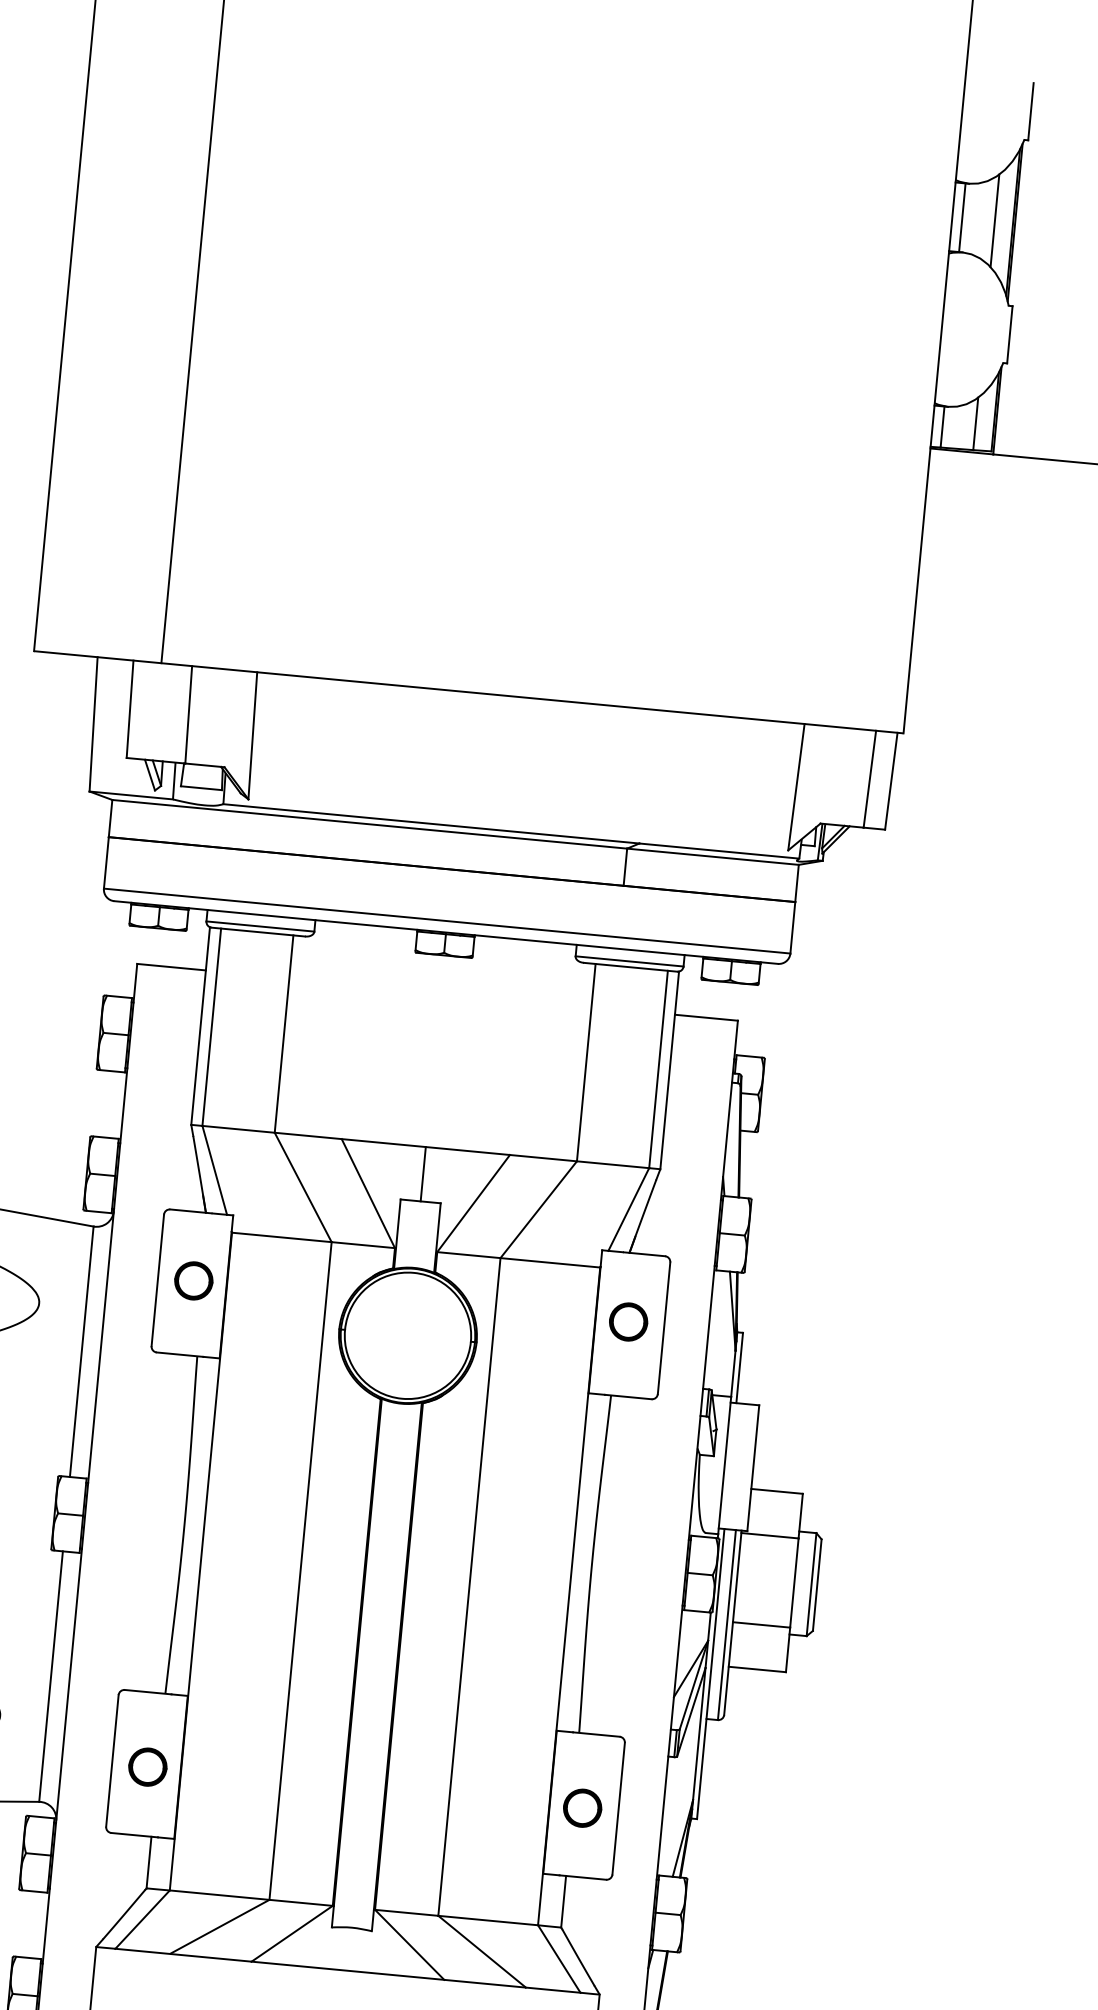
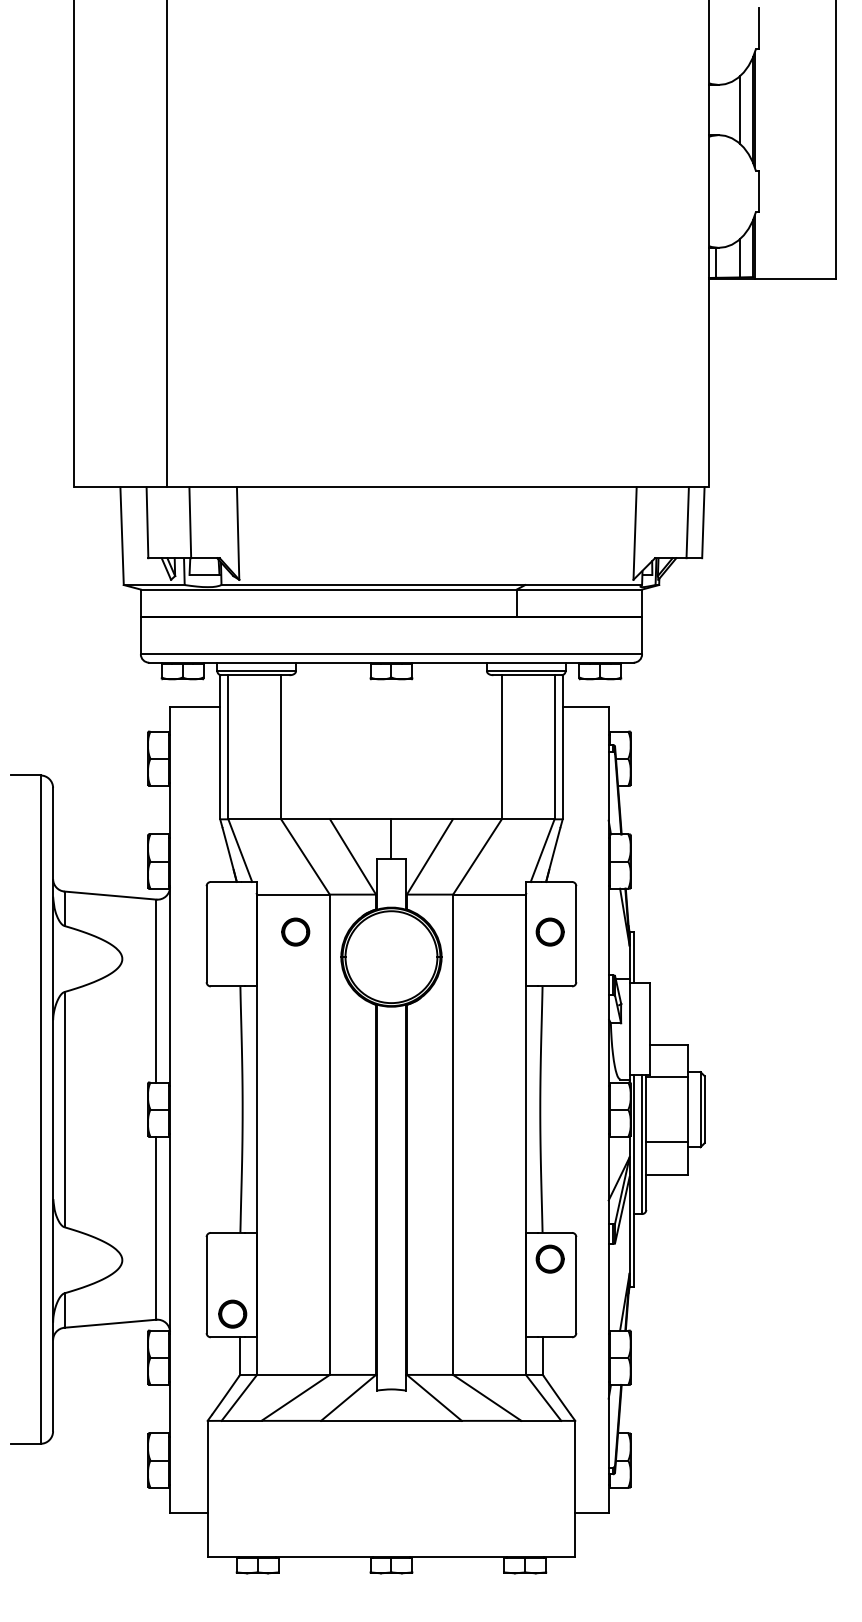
line: (962, 217) -> (716, 109), removed
part: (193, 1280) -> (295, 931), moved
part: (147, 1766) -> (232, 1313), moved
part: (581, 1807) -> (549, 1258), moved

